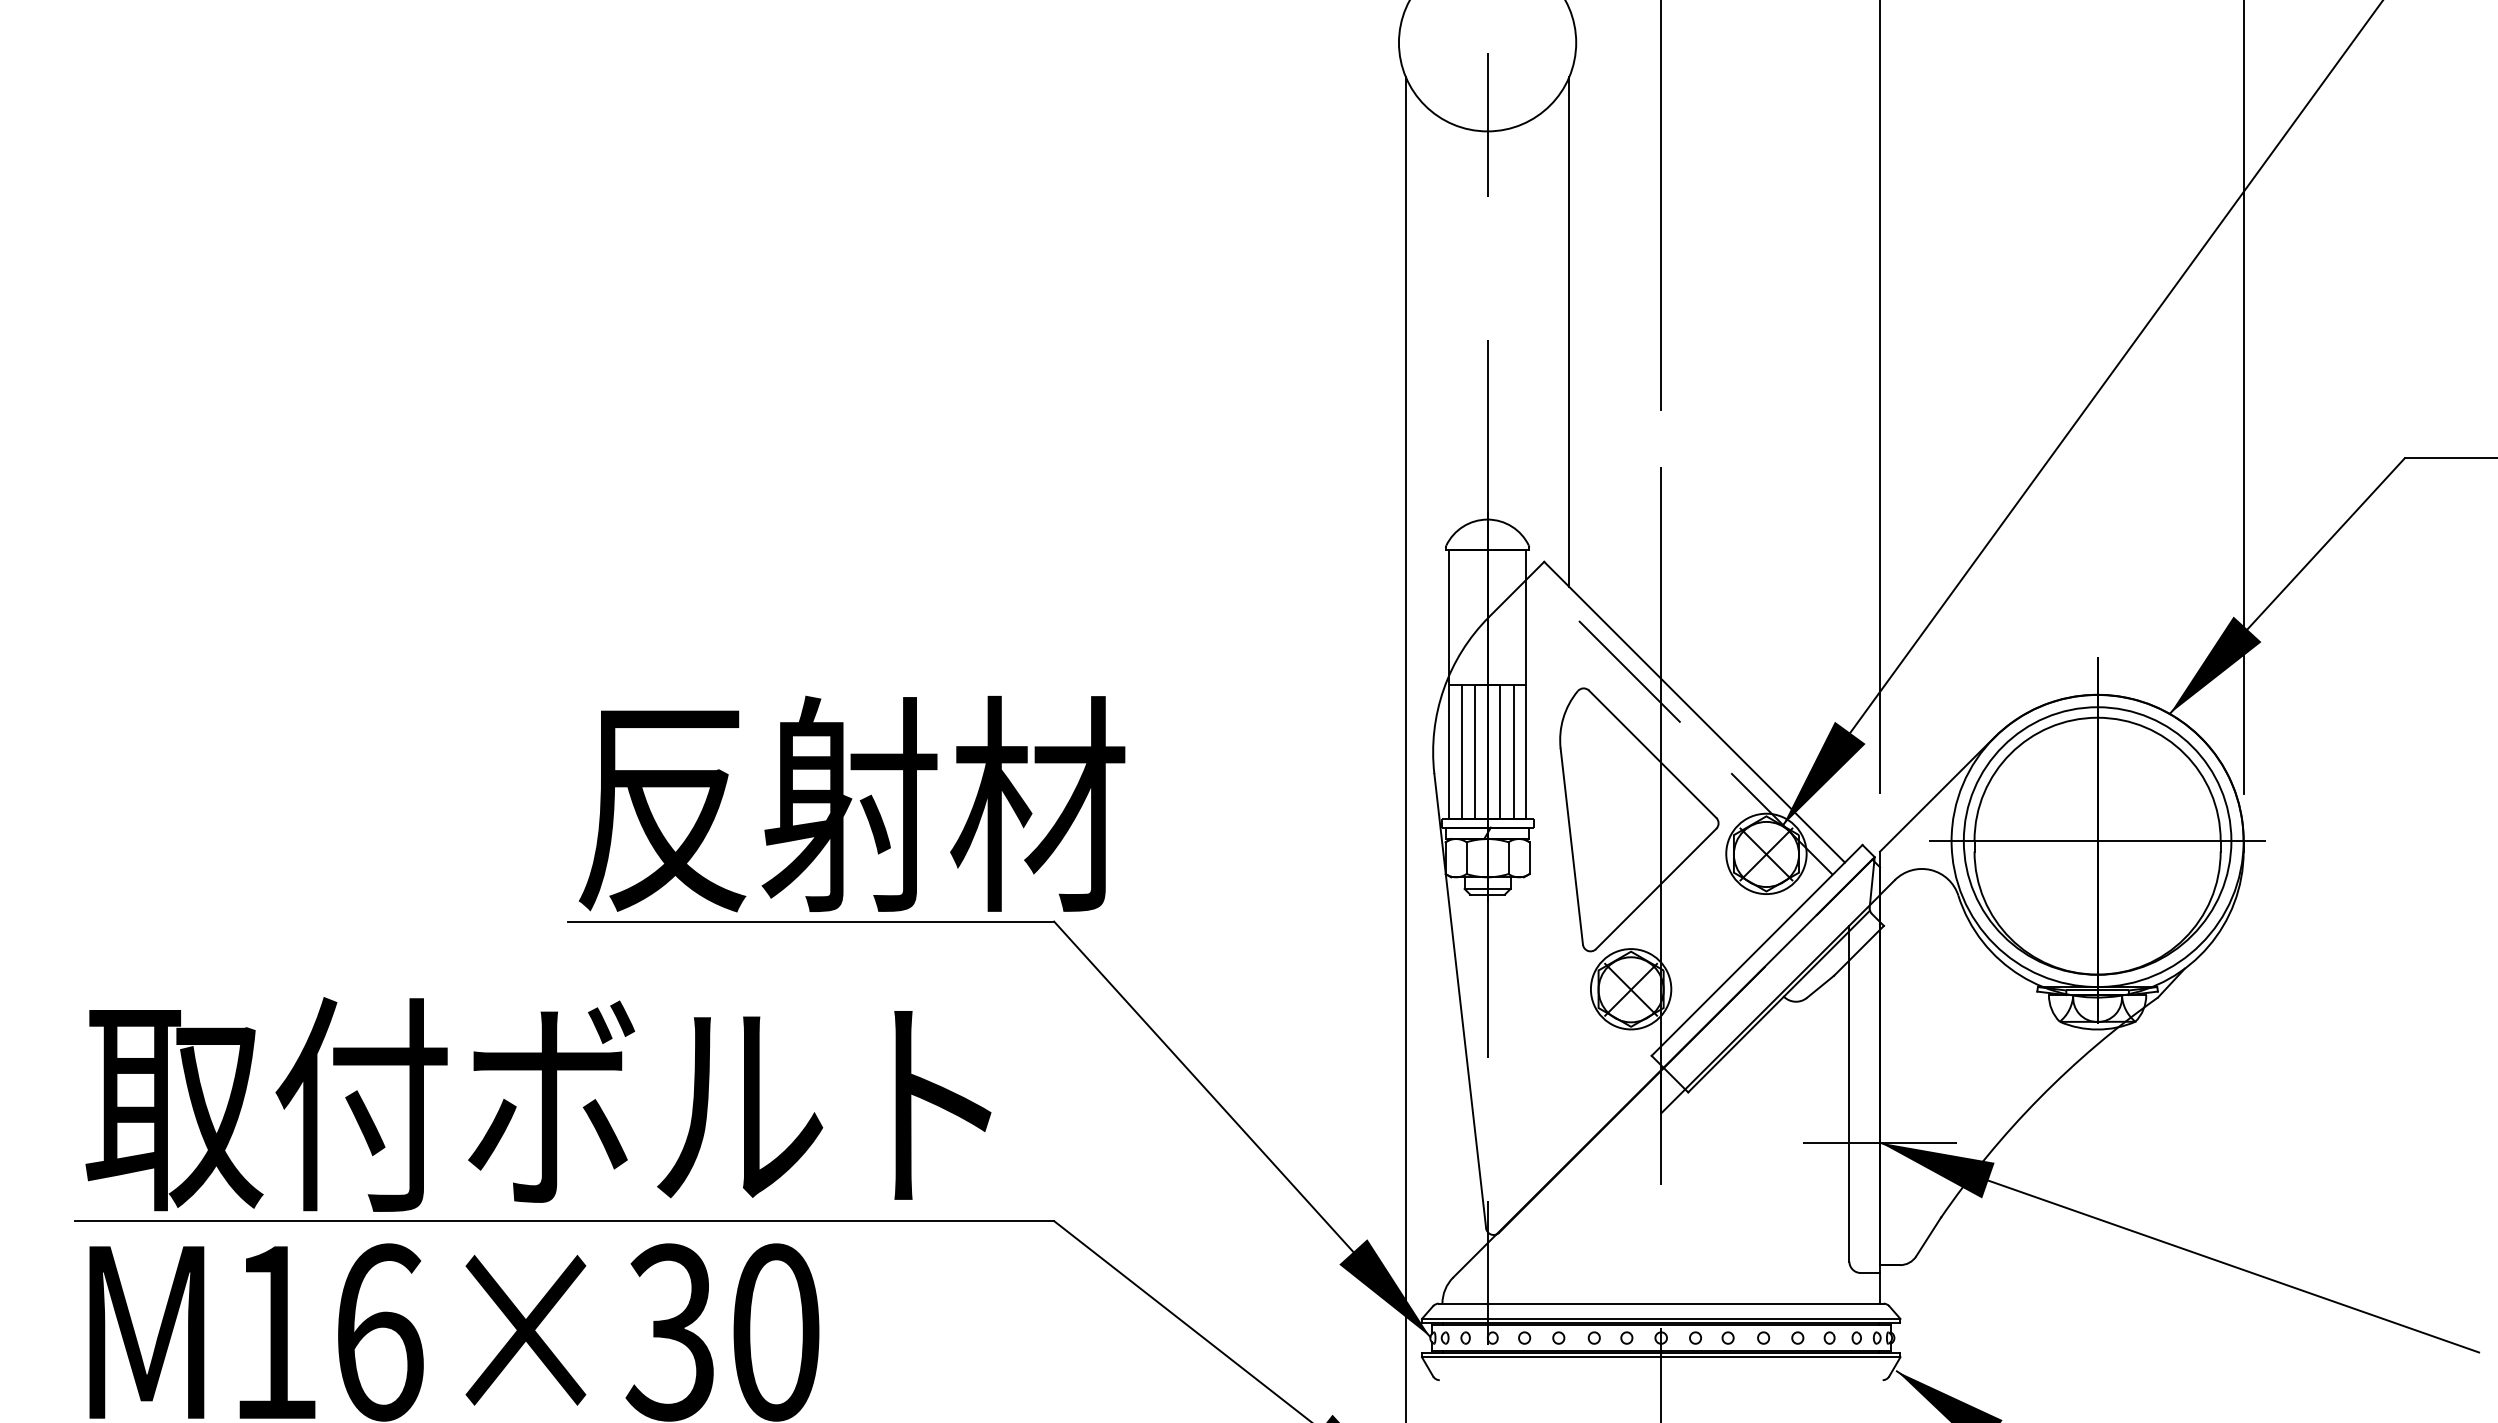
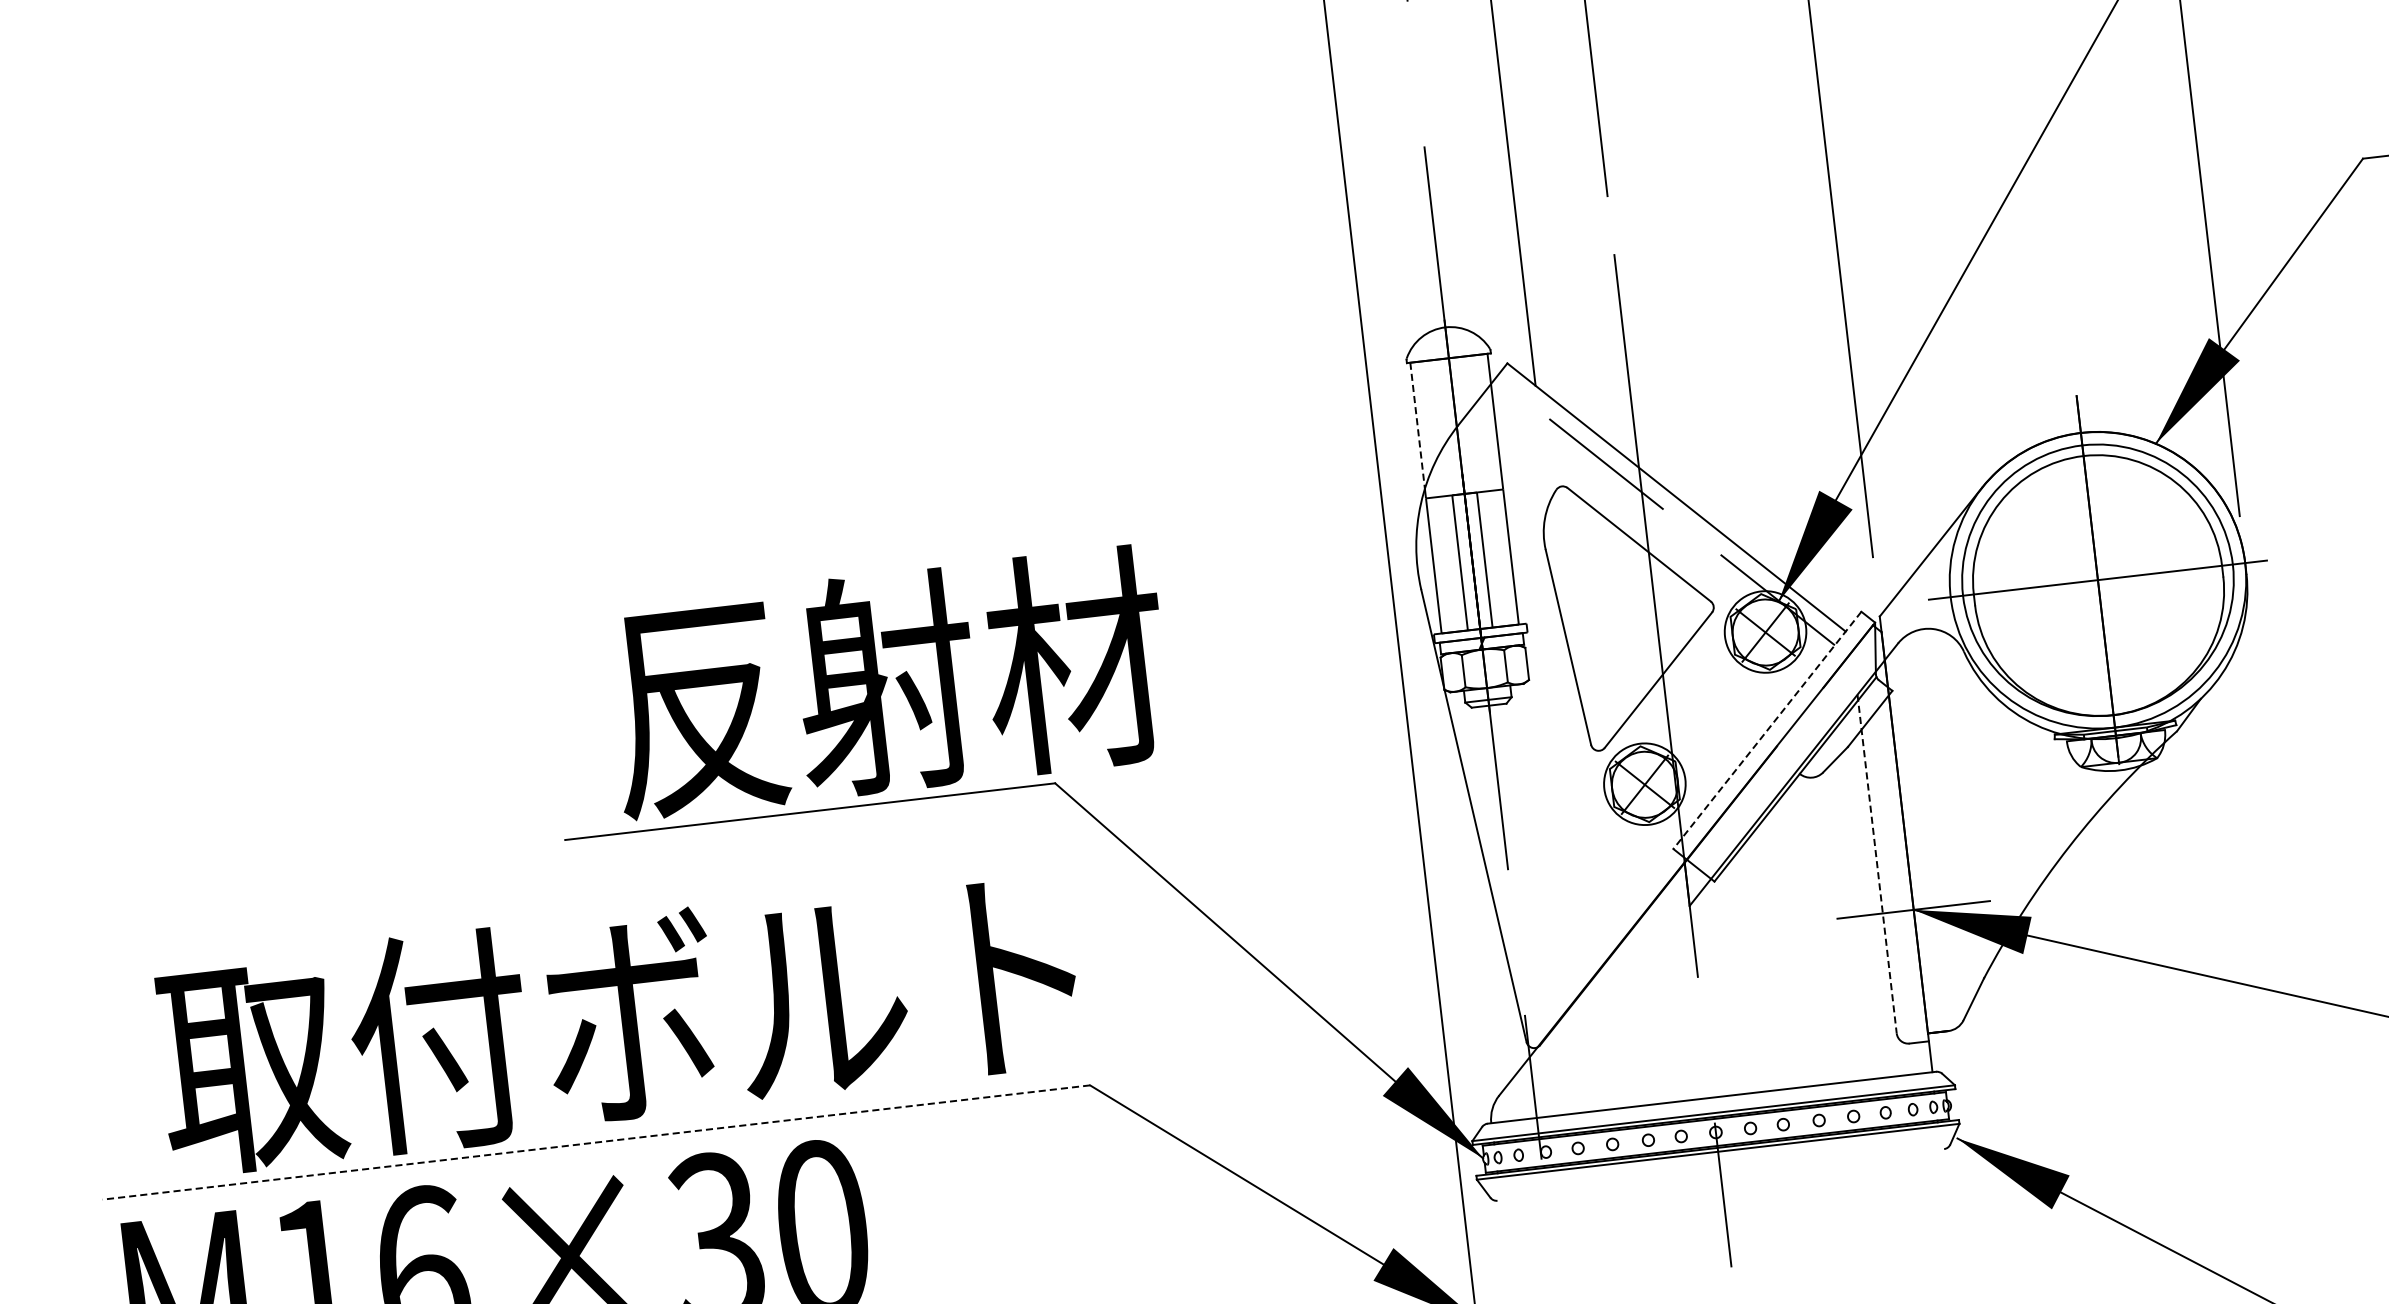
line: (1449, 612) -> (1417, 425), solid -> dashed
line: (1461, 751) -> (1446, 564), removed
line: (1513, 751) -> (1498, 558), removed
text: (851, 803) -> (887, 682), moved
line: (1756, 950) -> (1766, 730), solid -> dashed
line: (1849, 1093) -> (1877, 863), solid -> dashed
text: (538, 1104) -> (618, 1020), moved
line: (564, 1221) -> (596, 1142), solid -> dashed

